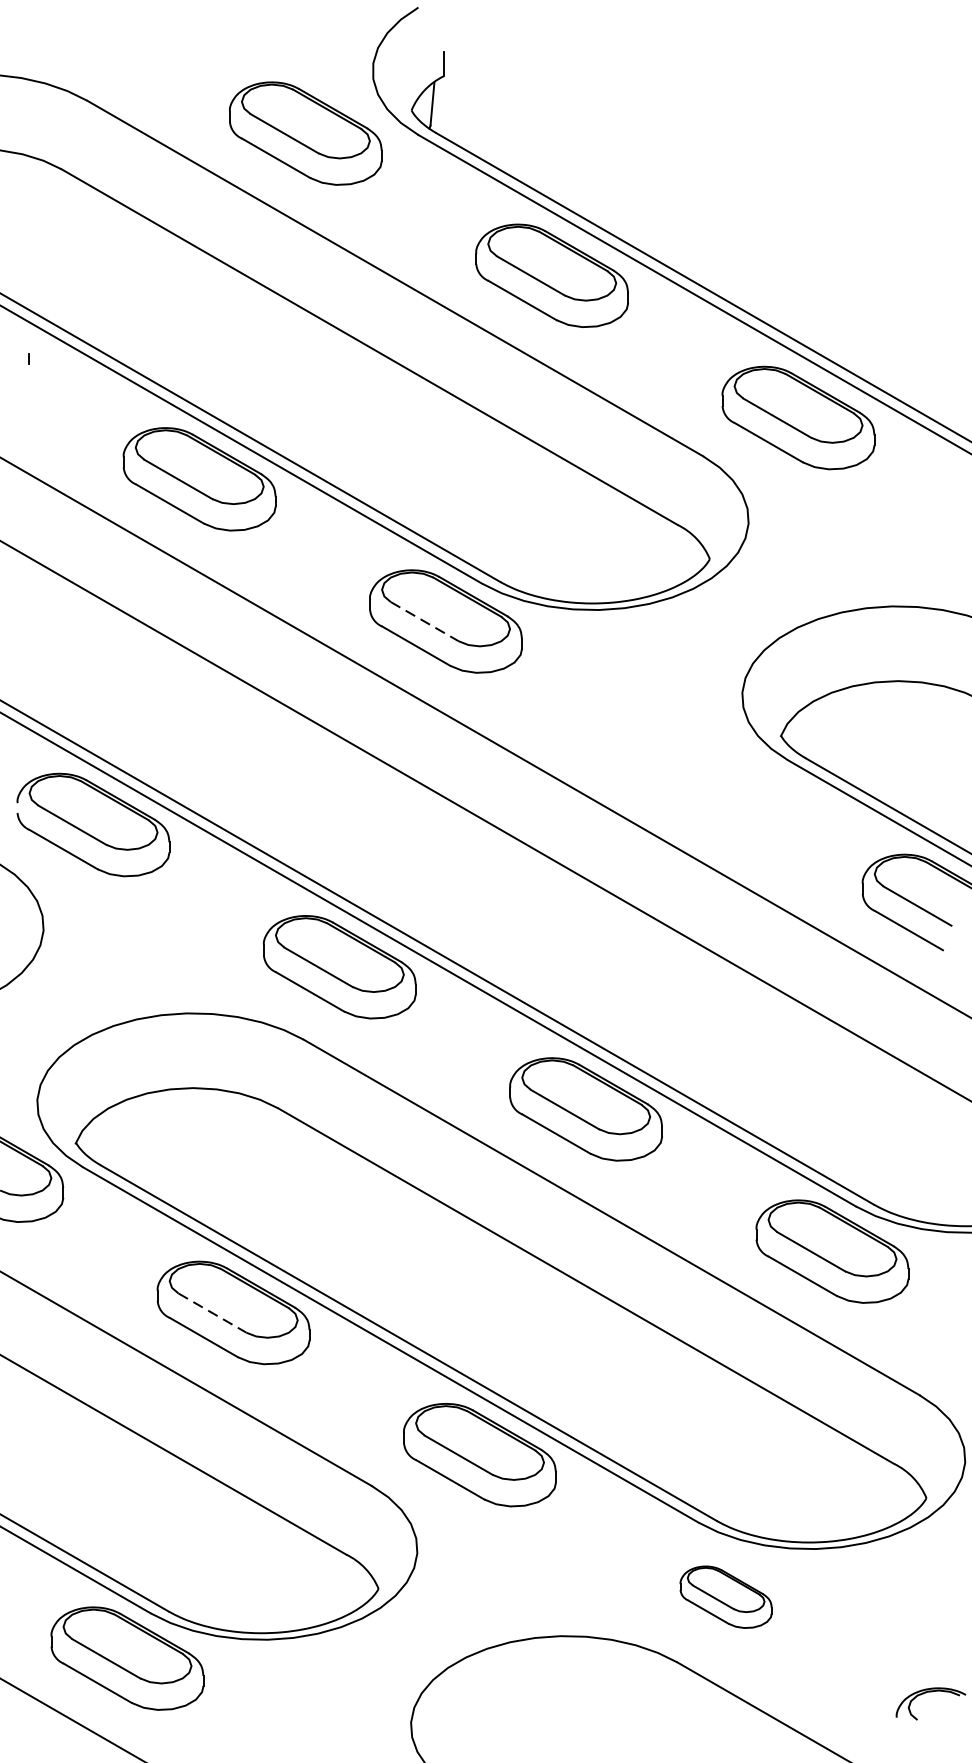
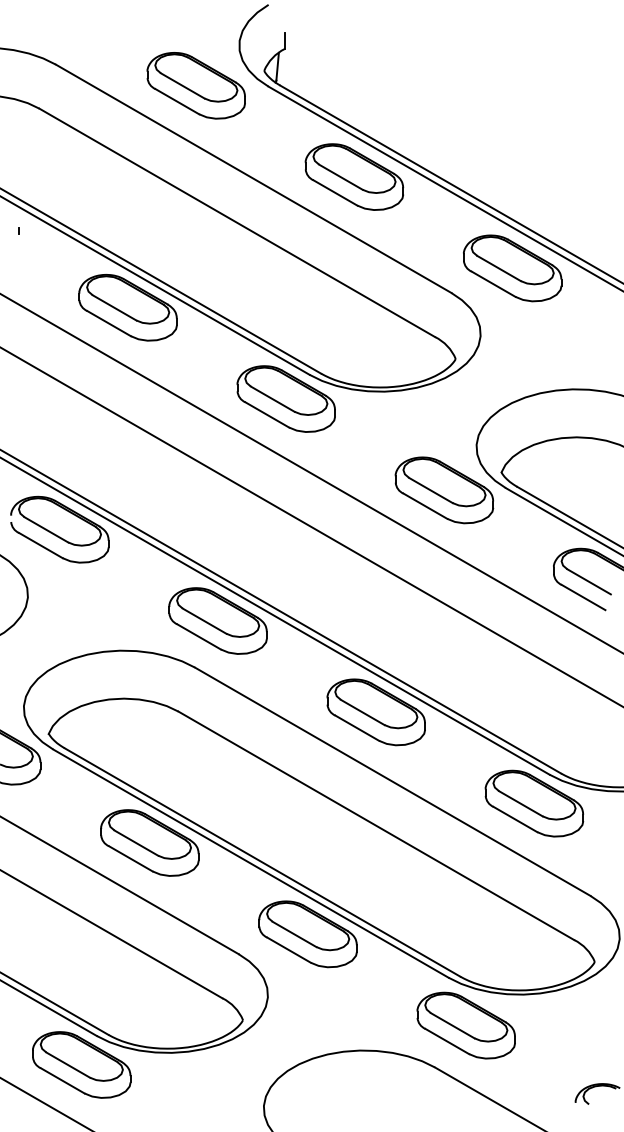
line: (426, 622) -> (273, 399), dashed -> solid
part: (692, 763) -> (444, 490), added
line: (212, 1313) -> (136, 843), dashed -> solid
part: (725, 1597) -> (465, 1025), size x1.67

